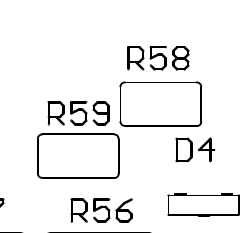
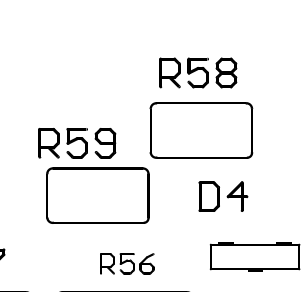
part: (78, 113) -> (76, 143), moved
part: (195, 149) -> (223, 196), moved
part: (101, 210) -> (127, 263), size x0.7

